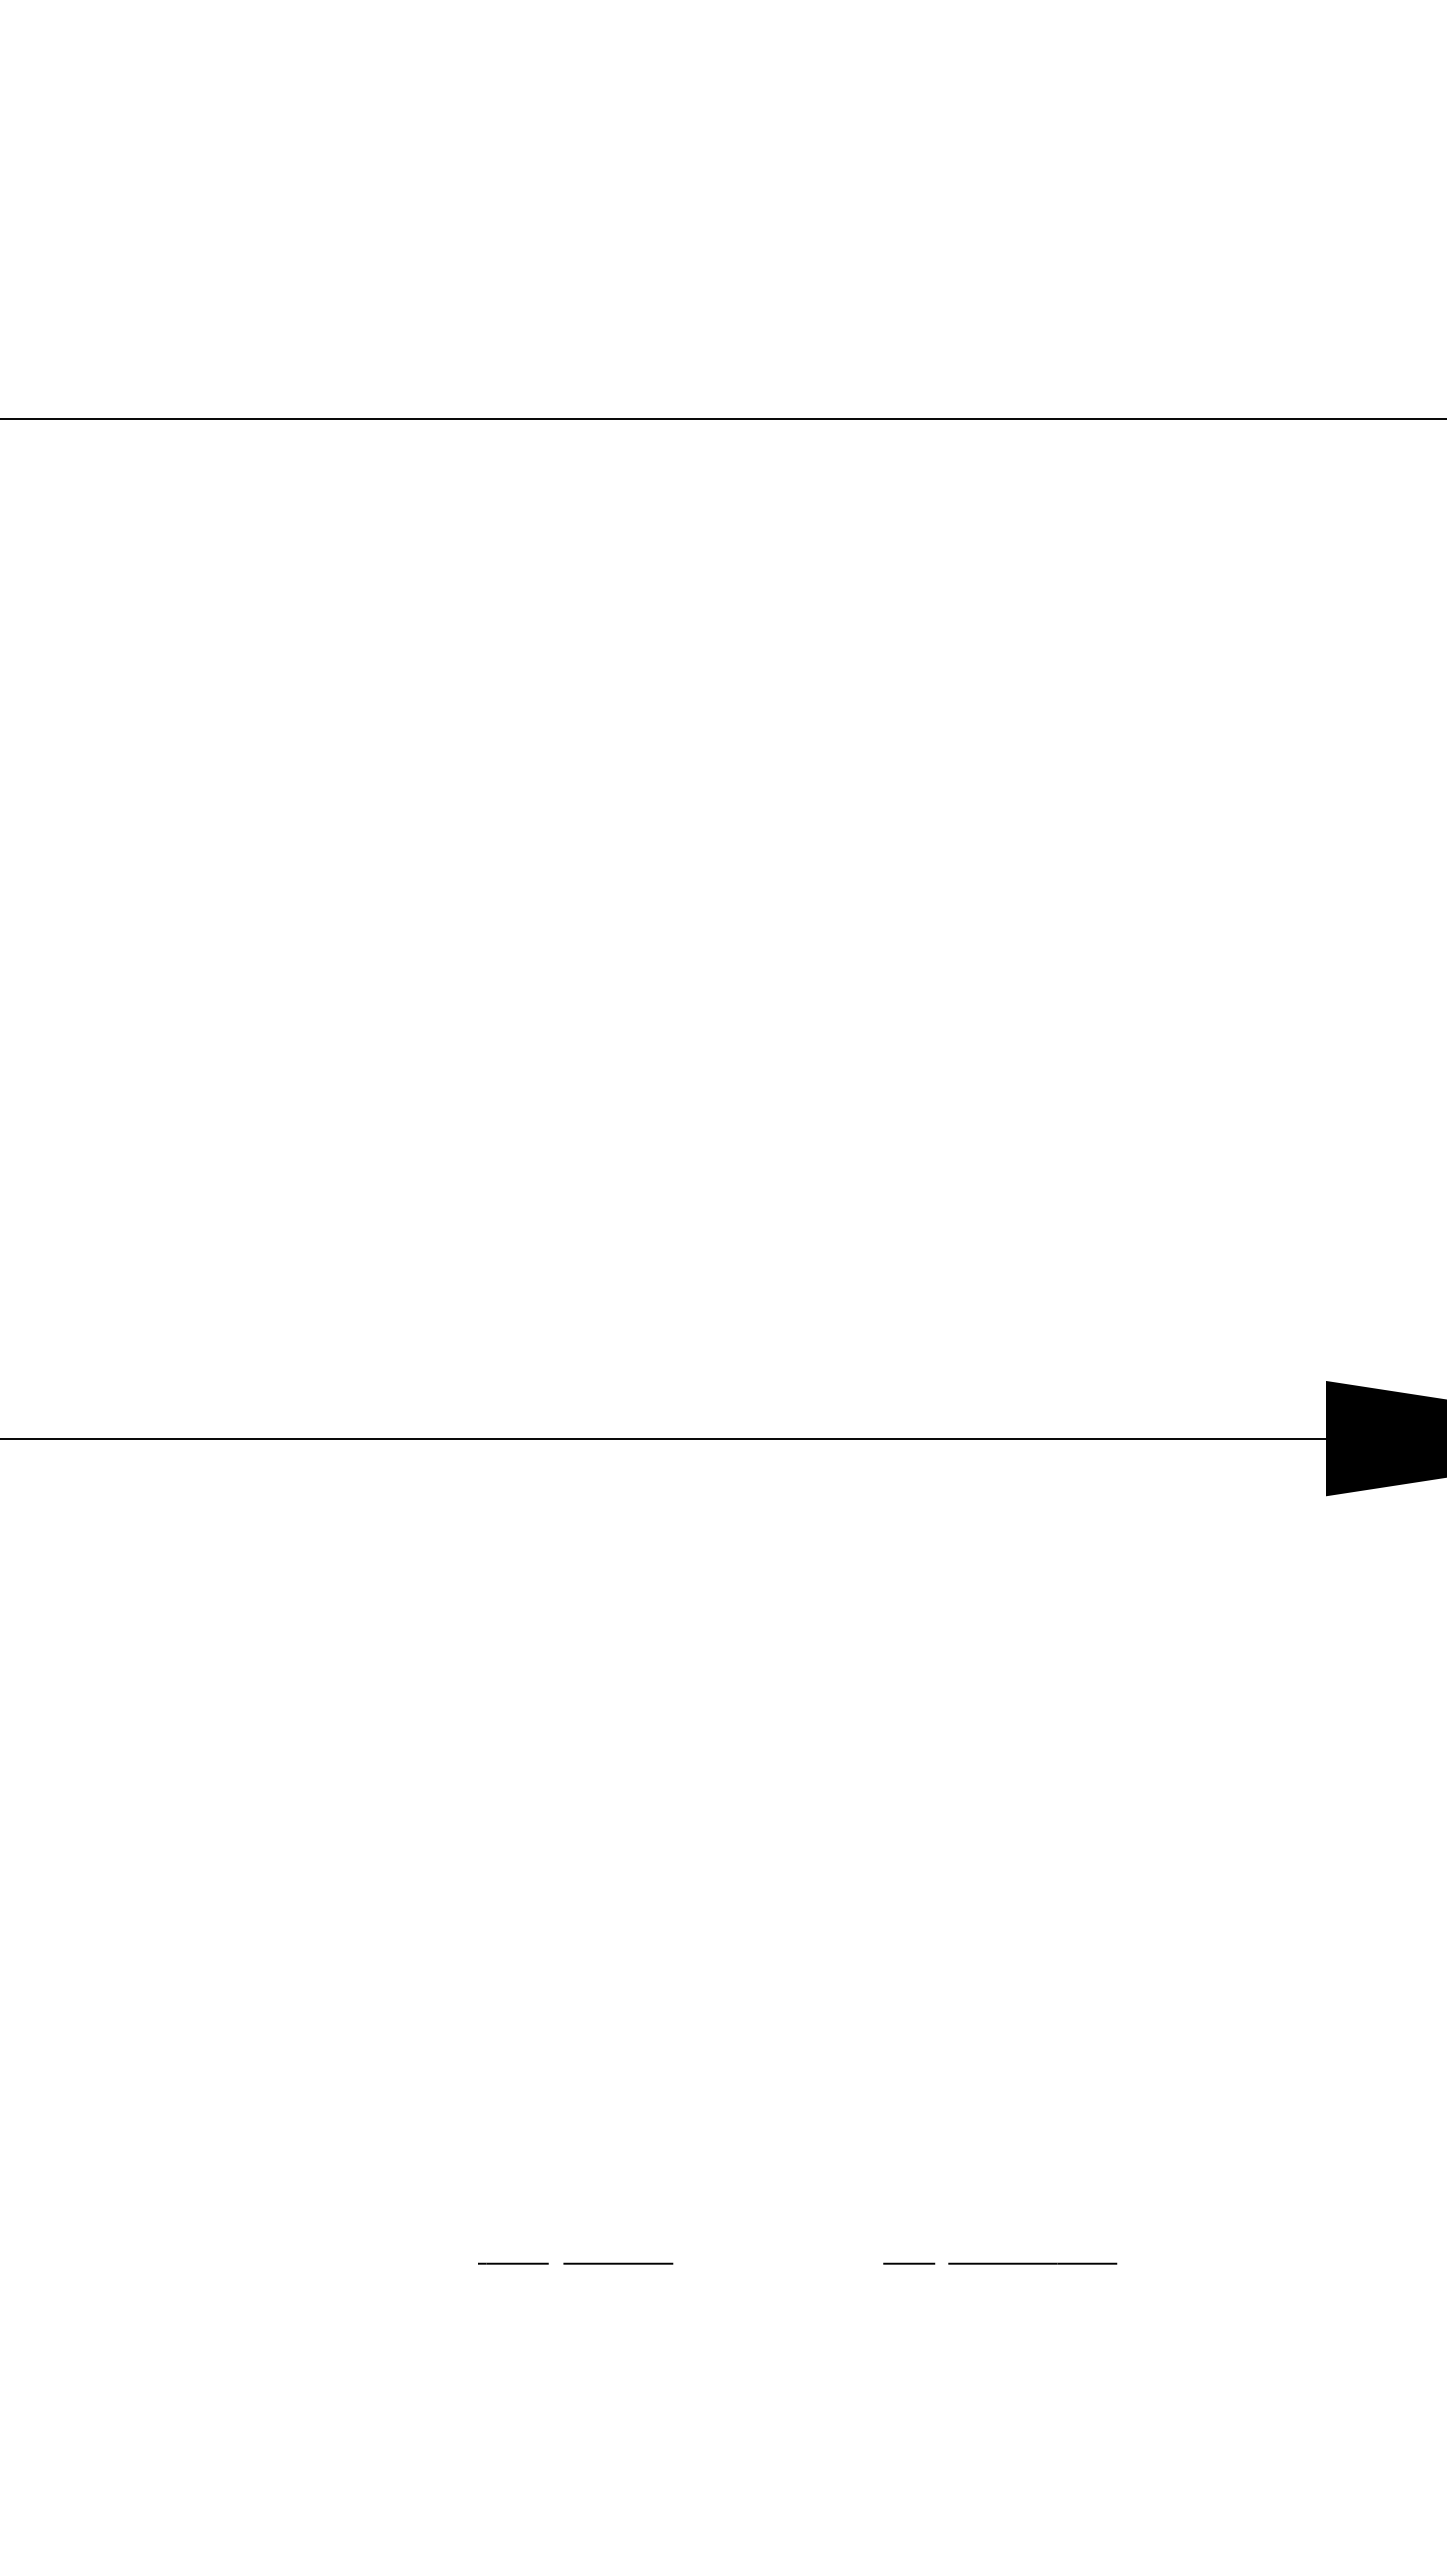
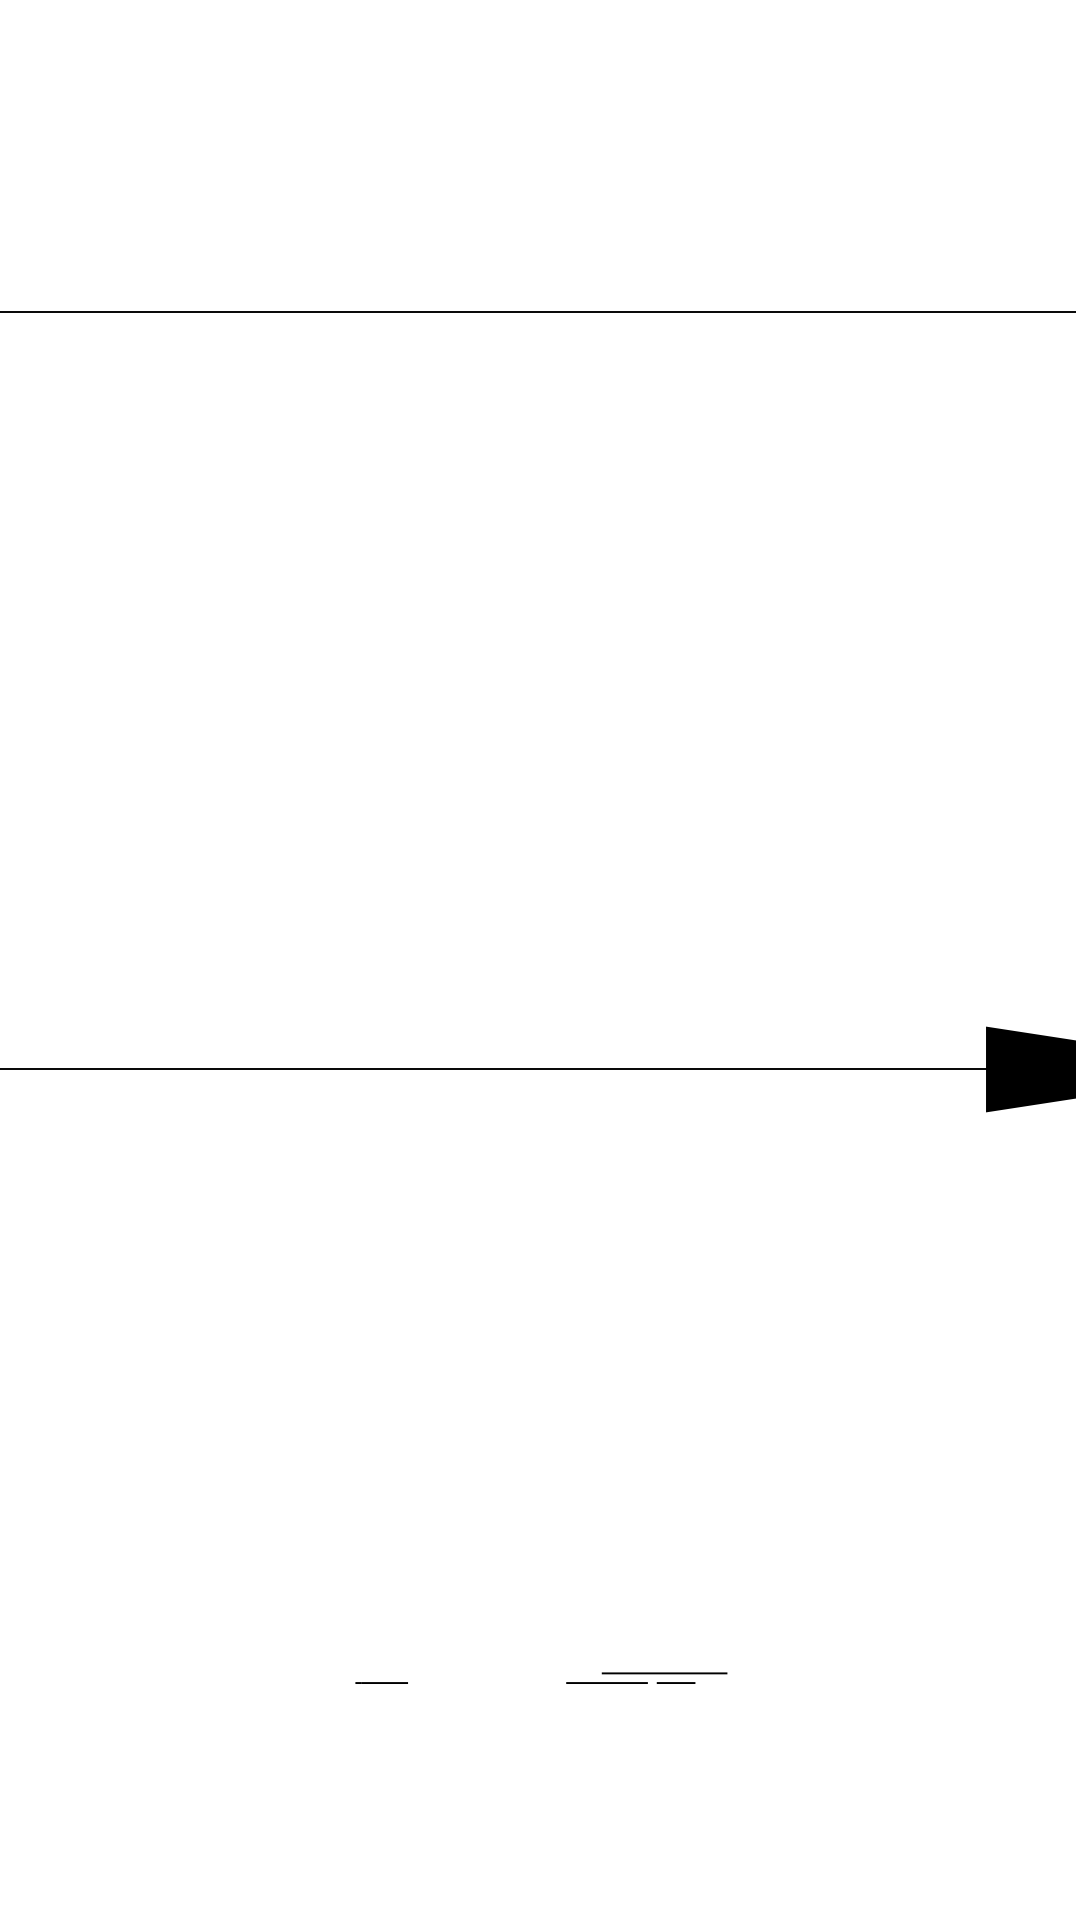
line: (618, 2263) -> (607, 1682), moved
line: (1032, 2263) -> (664, 1673), moved

